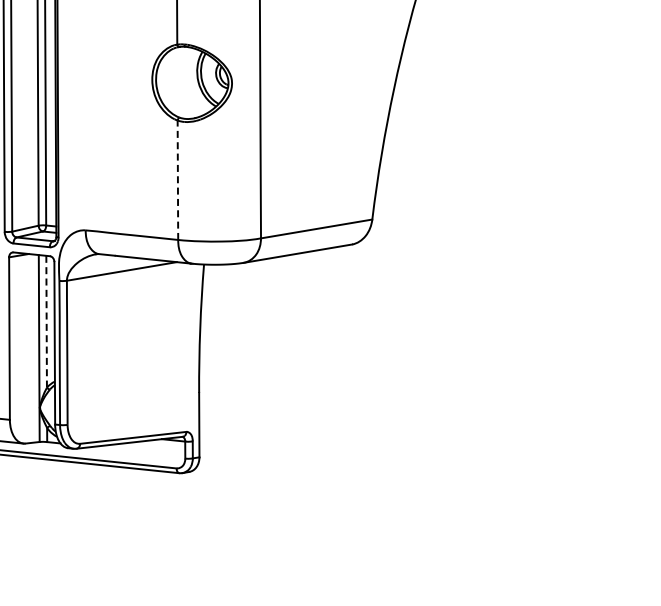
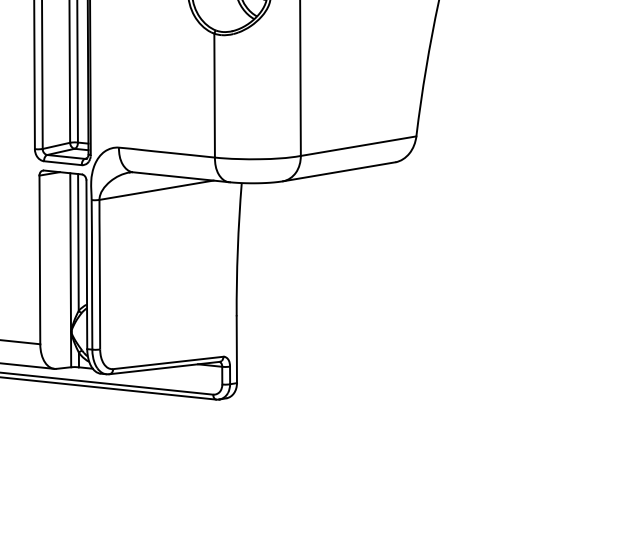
line: (177, 180) -> (214, 95), dashed -> solid
line: (46, 321) -> (78, 242), dashed -> solid

